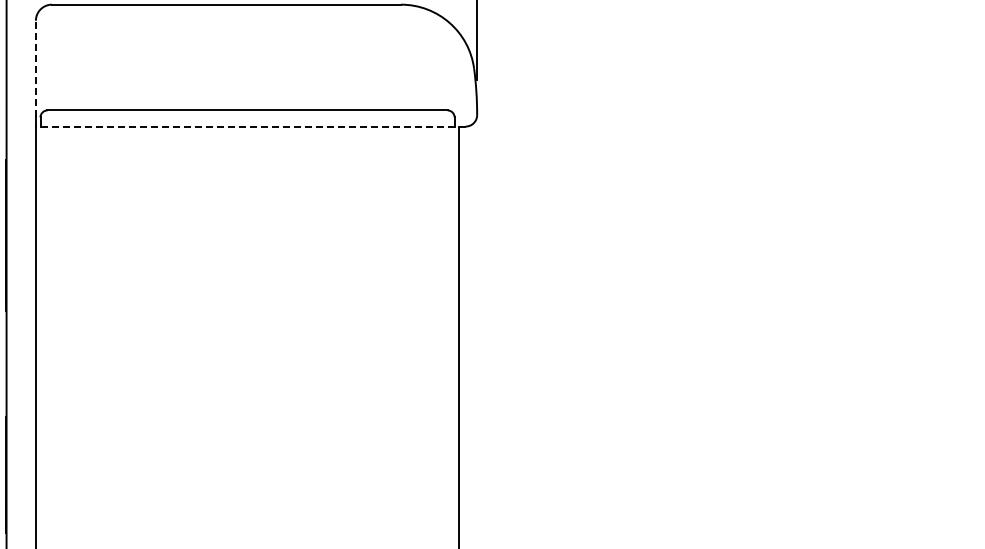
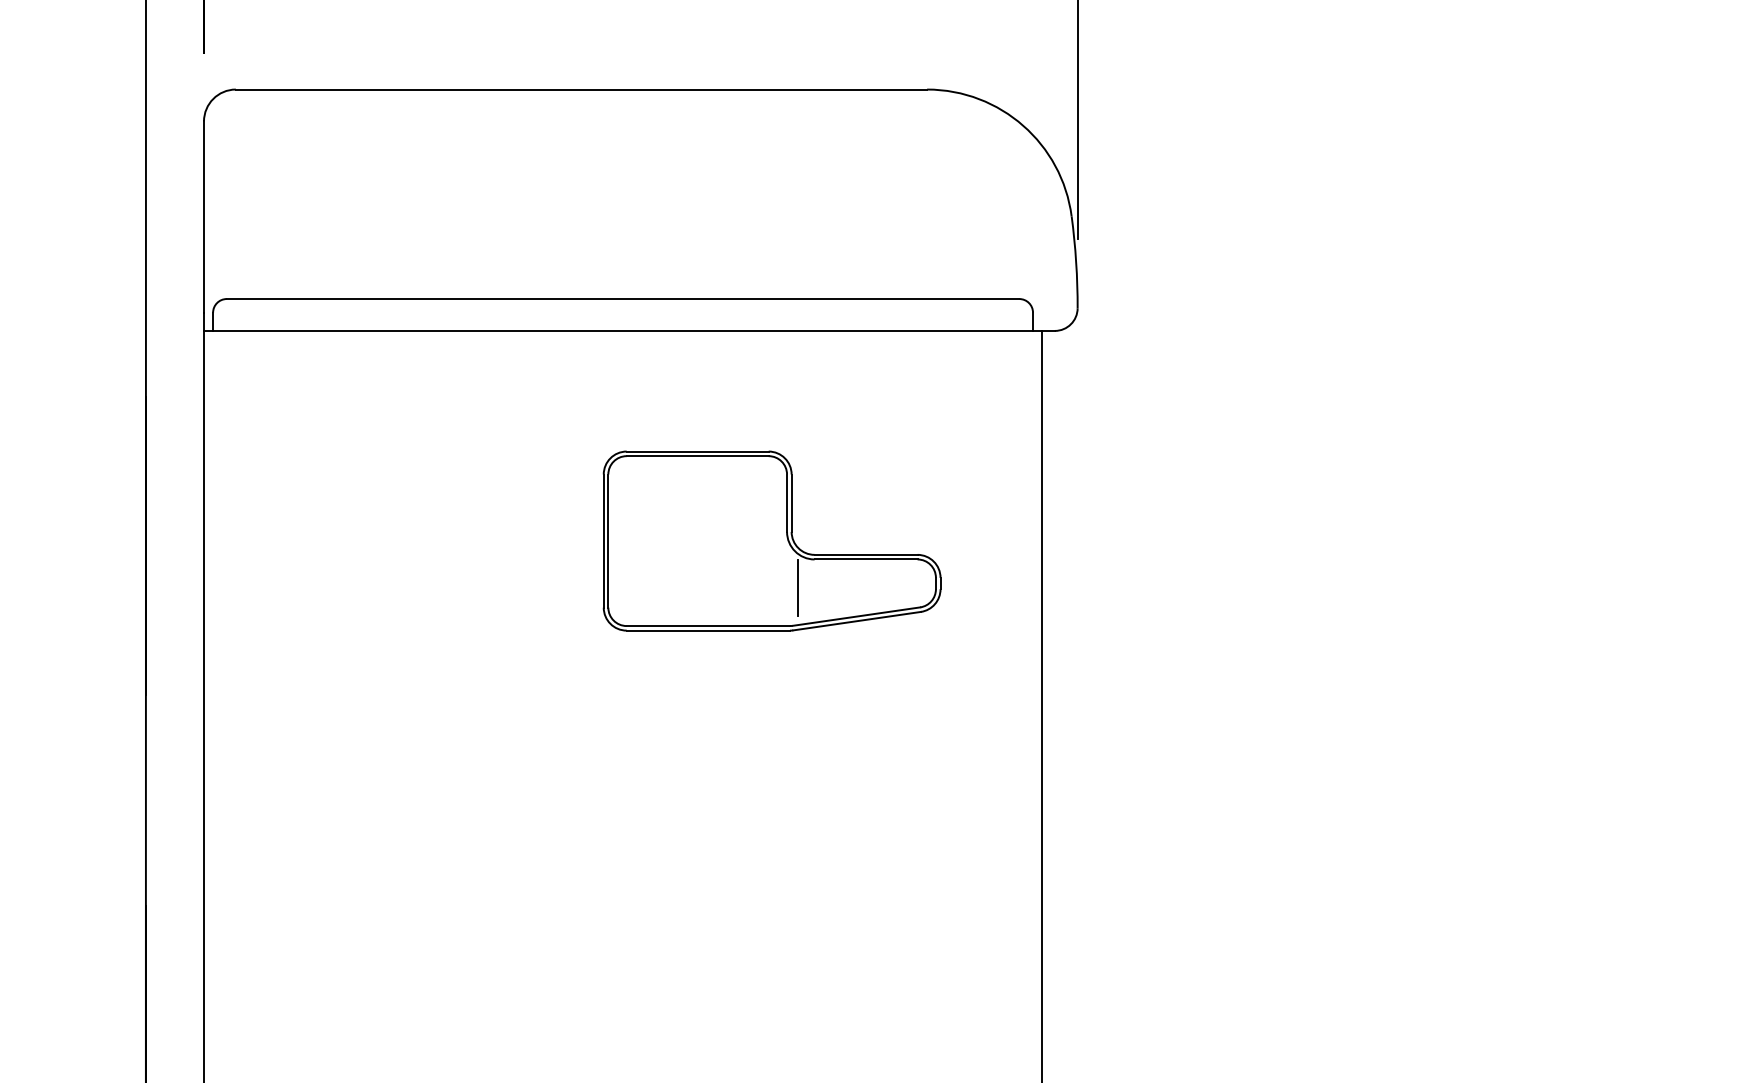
line: (35, 68) -> (203, 215), dashed -> solid
line: (250, 126) -> (628, 330), dashed -> solid
part: (322, 232) -> (771, 540), added

